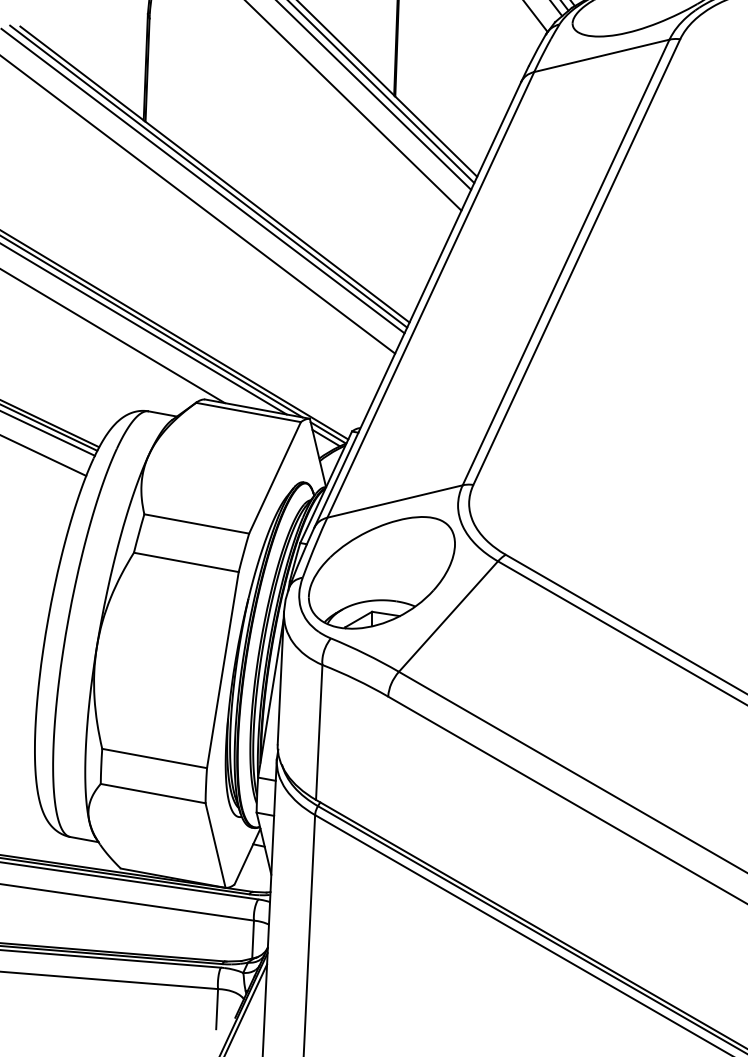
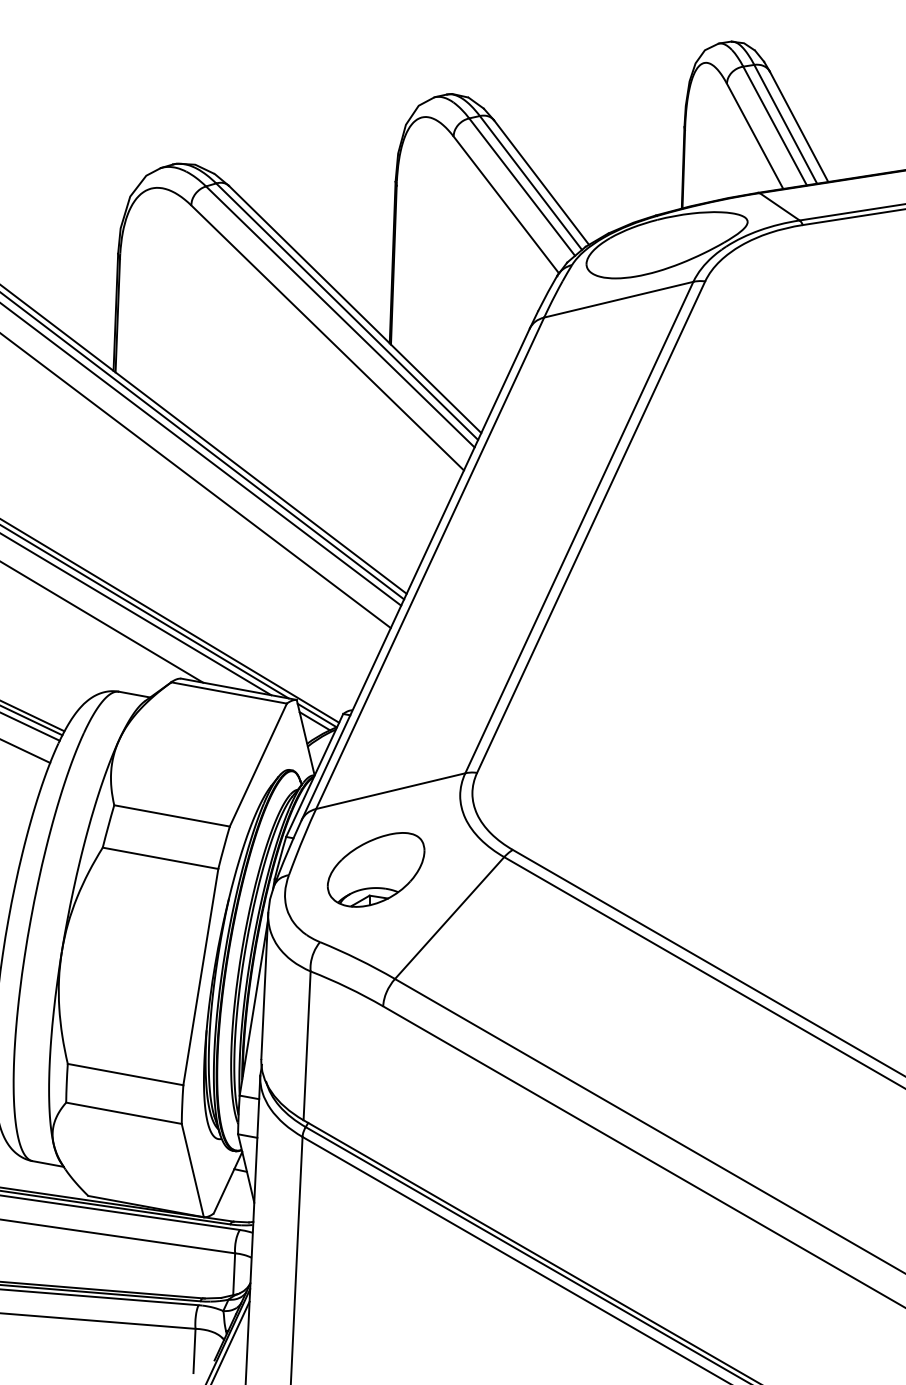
part: (381, 572) -> (375, 869), size x0.6

